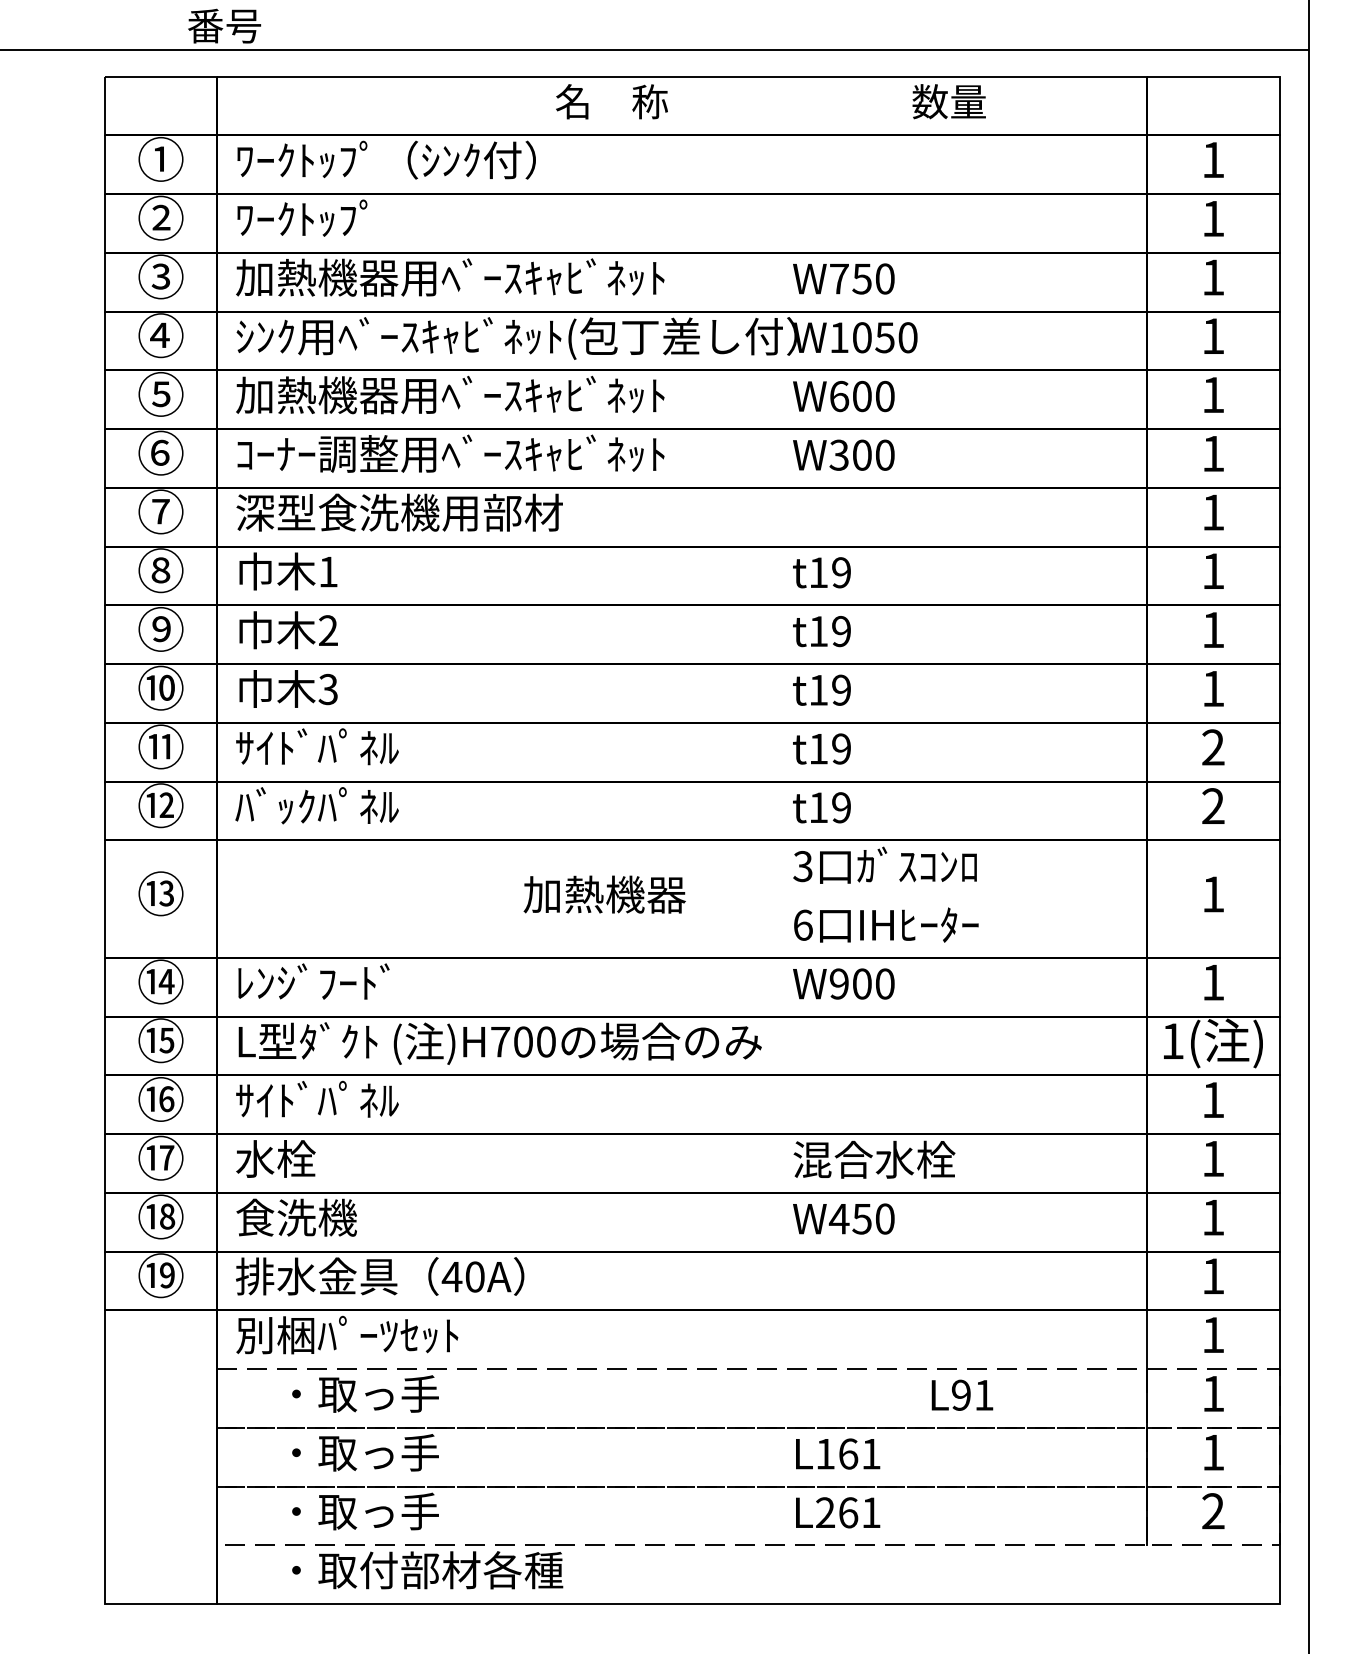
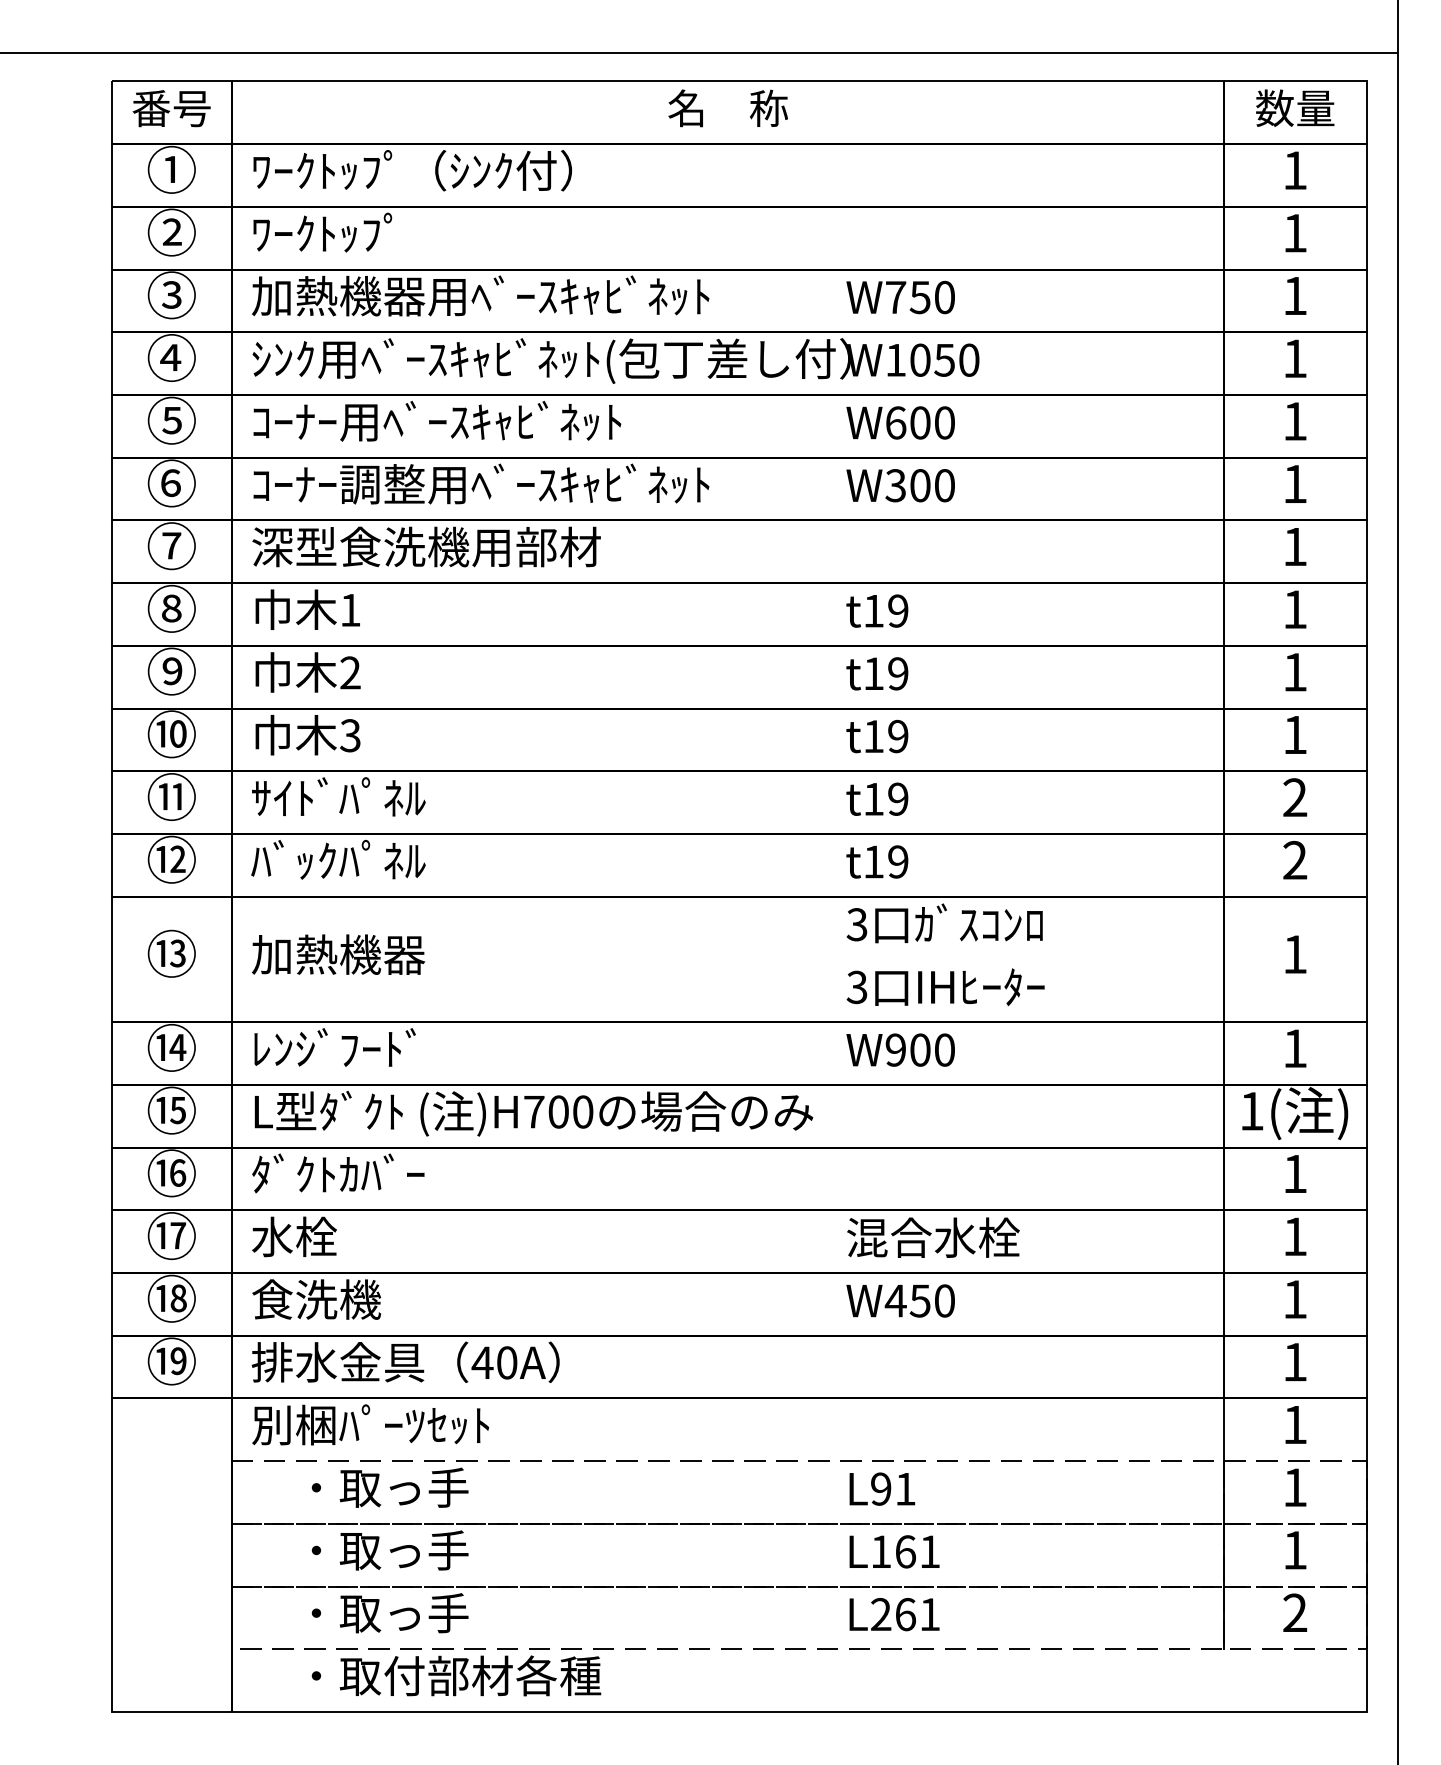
text: (224, 26) -> (171, 108), moved
text: (949, 100) -> (1295, 107), moved
text: (611, 101) -> (727, 108), moved
text: (450, 395) -> (480, 421), 加熱機器用ﾍﾞｰｽｷｬﾋﾞﾈｯﾄ -> ｺｰﾅｰ用ﾍﾞｰｽｷｬﾋﾞﾈｯﾄ
text: (604, 894) -> (338, 954), moved
text: (802, 925) -> (856, 987), 6 -> 3
text: (317, 1099) -> (338, 1173), ｻｲﾄﾞﾊﾟﾈﾙ -> ﾀﾞｸﾄｶﾊﾞｰ
text: (962, 1394) -> (882, 1488), moved

